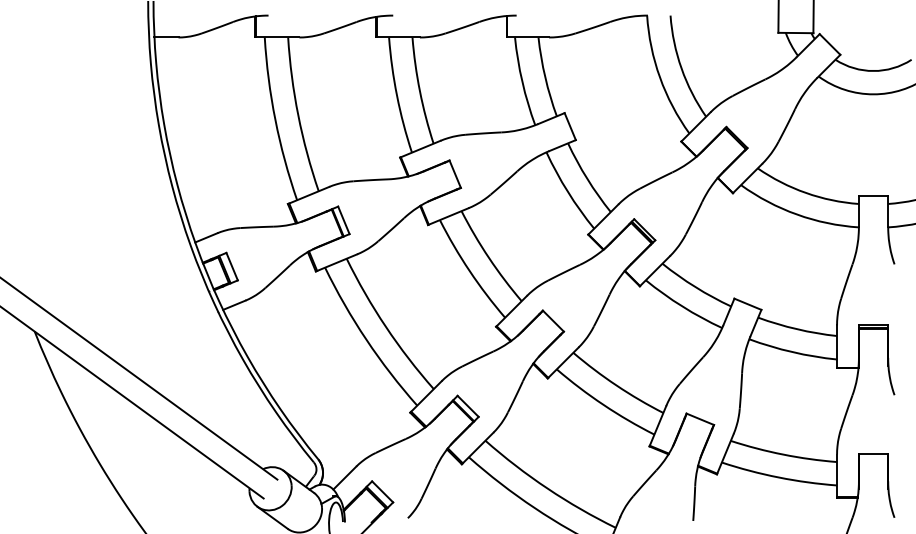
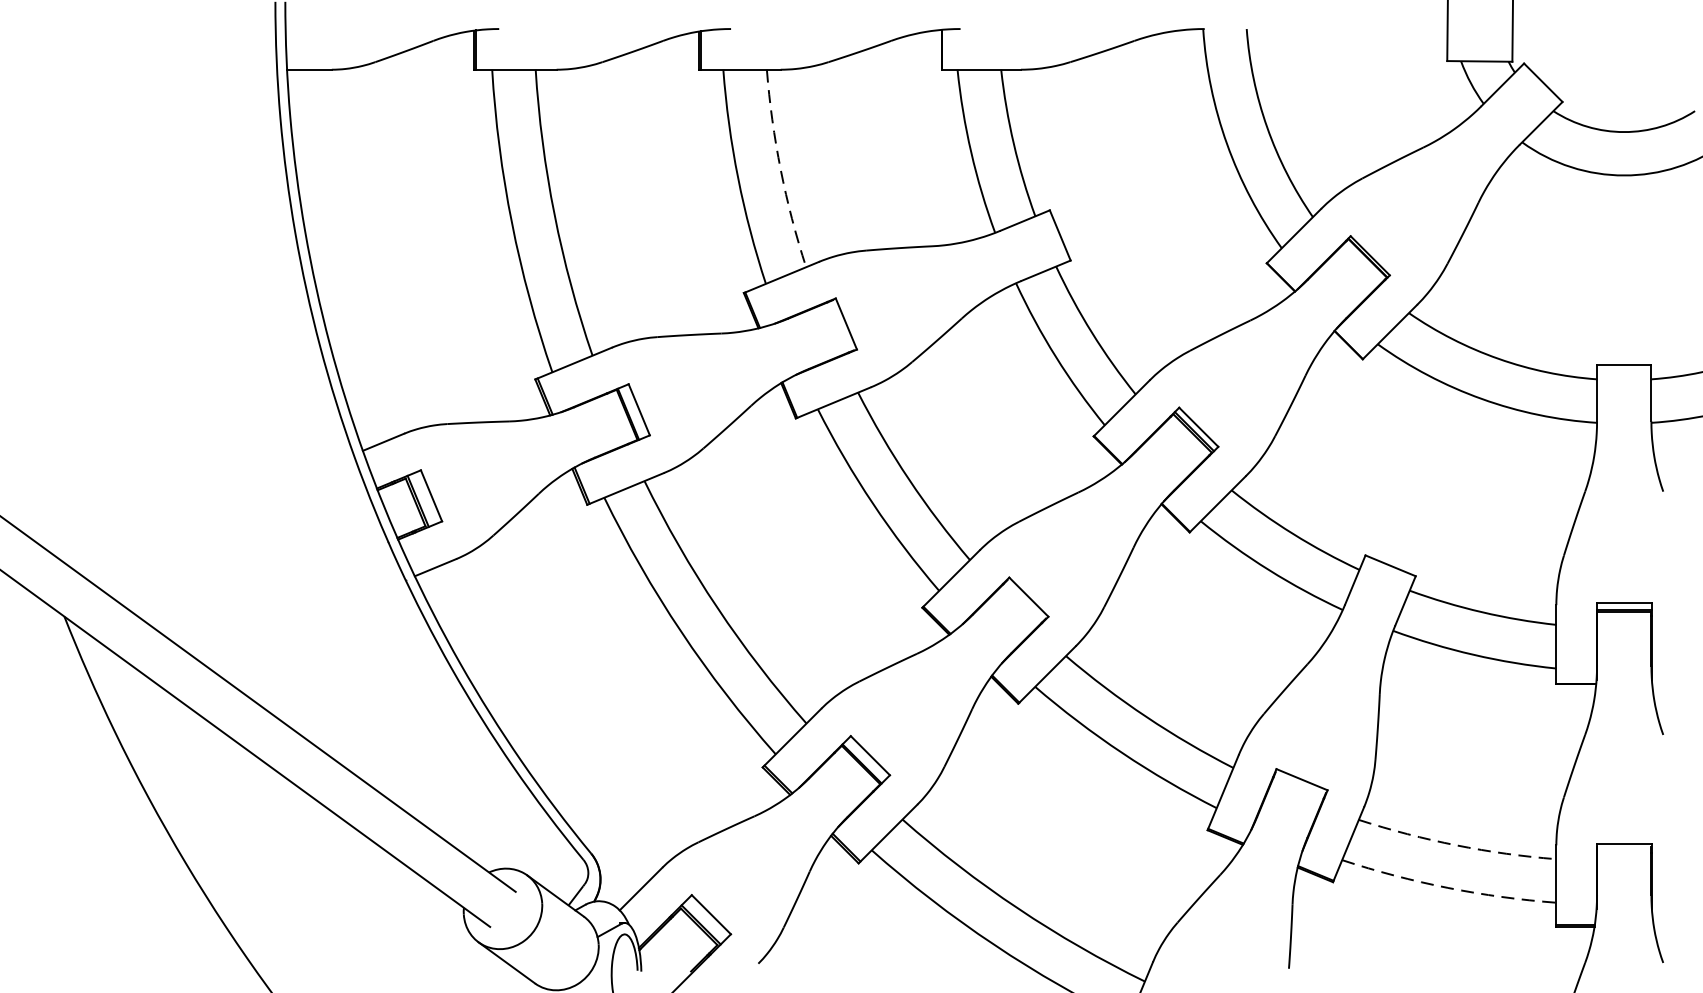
arc: (419, 91) -> (779, 170), solid -> dashed
arc: (783, 454) -> (1456, 845), solid -> dashed
arc: (778, 477) -> (1447, 887), solid -> dashed

